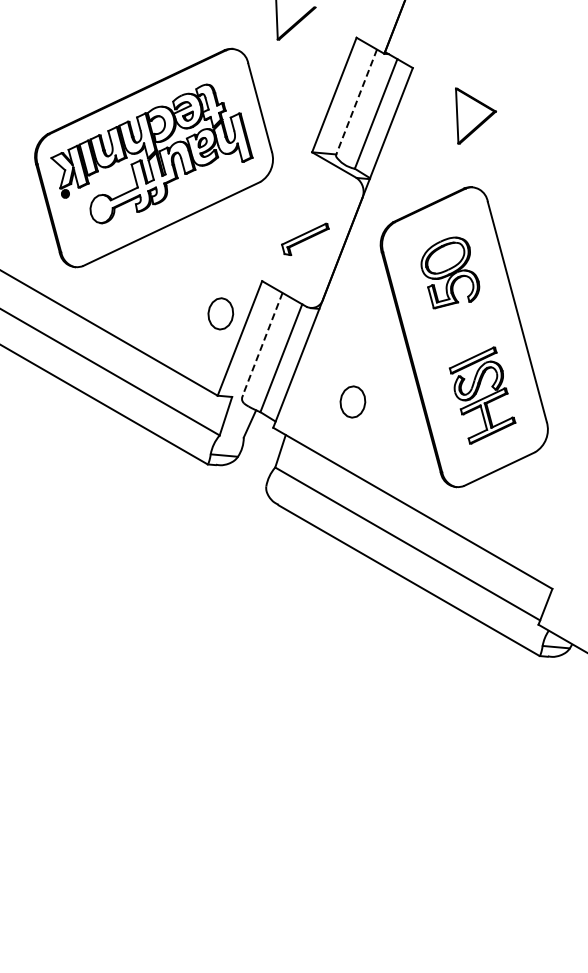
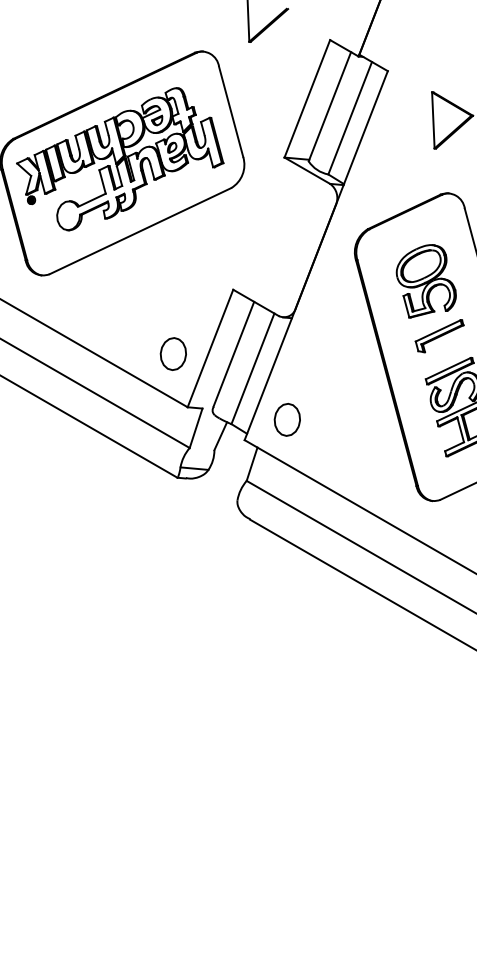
line: (356, 103) -> (330, 107), dashed -> solid
part: (305, 238) -> (439, 335), moved
part: (220, 313) -> (173, 353), moved
line: (262, 343) -> (233, 353), dashed -> solid
part: (352, 401) -> (286, 419), moved

